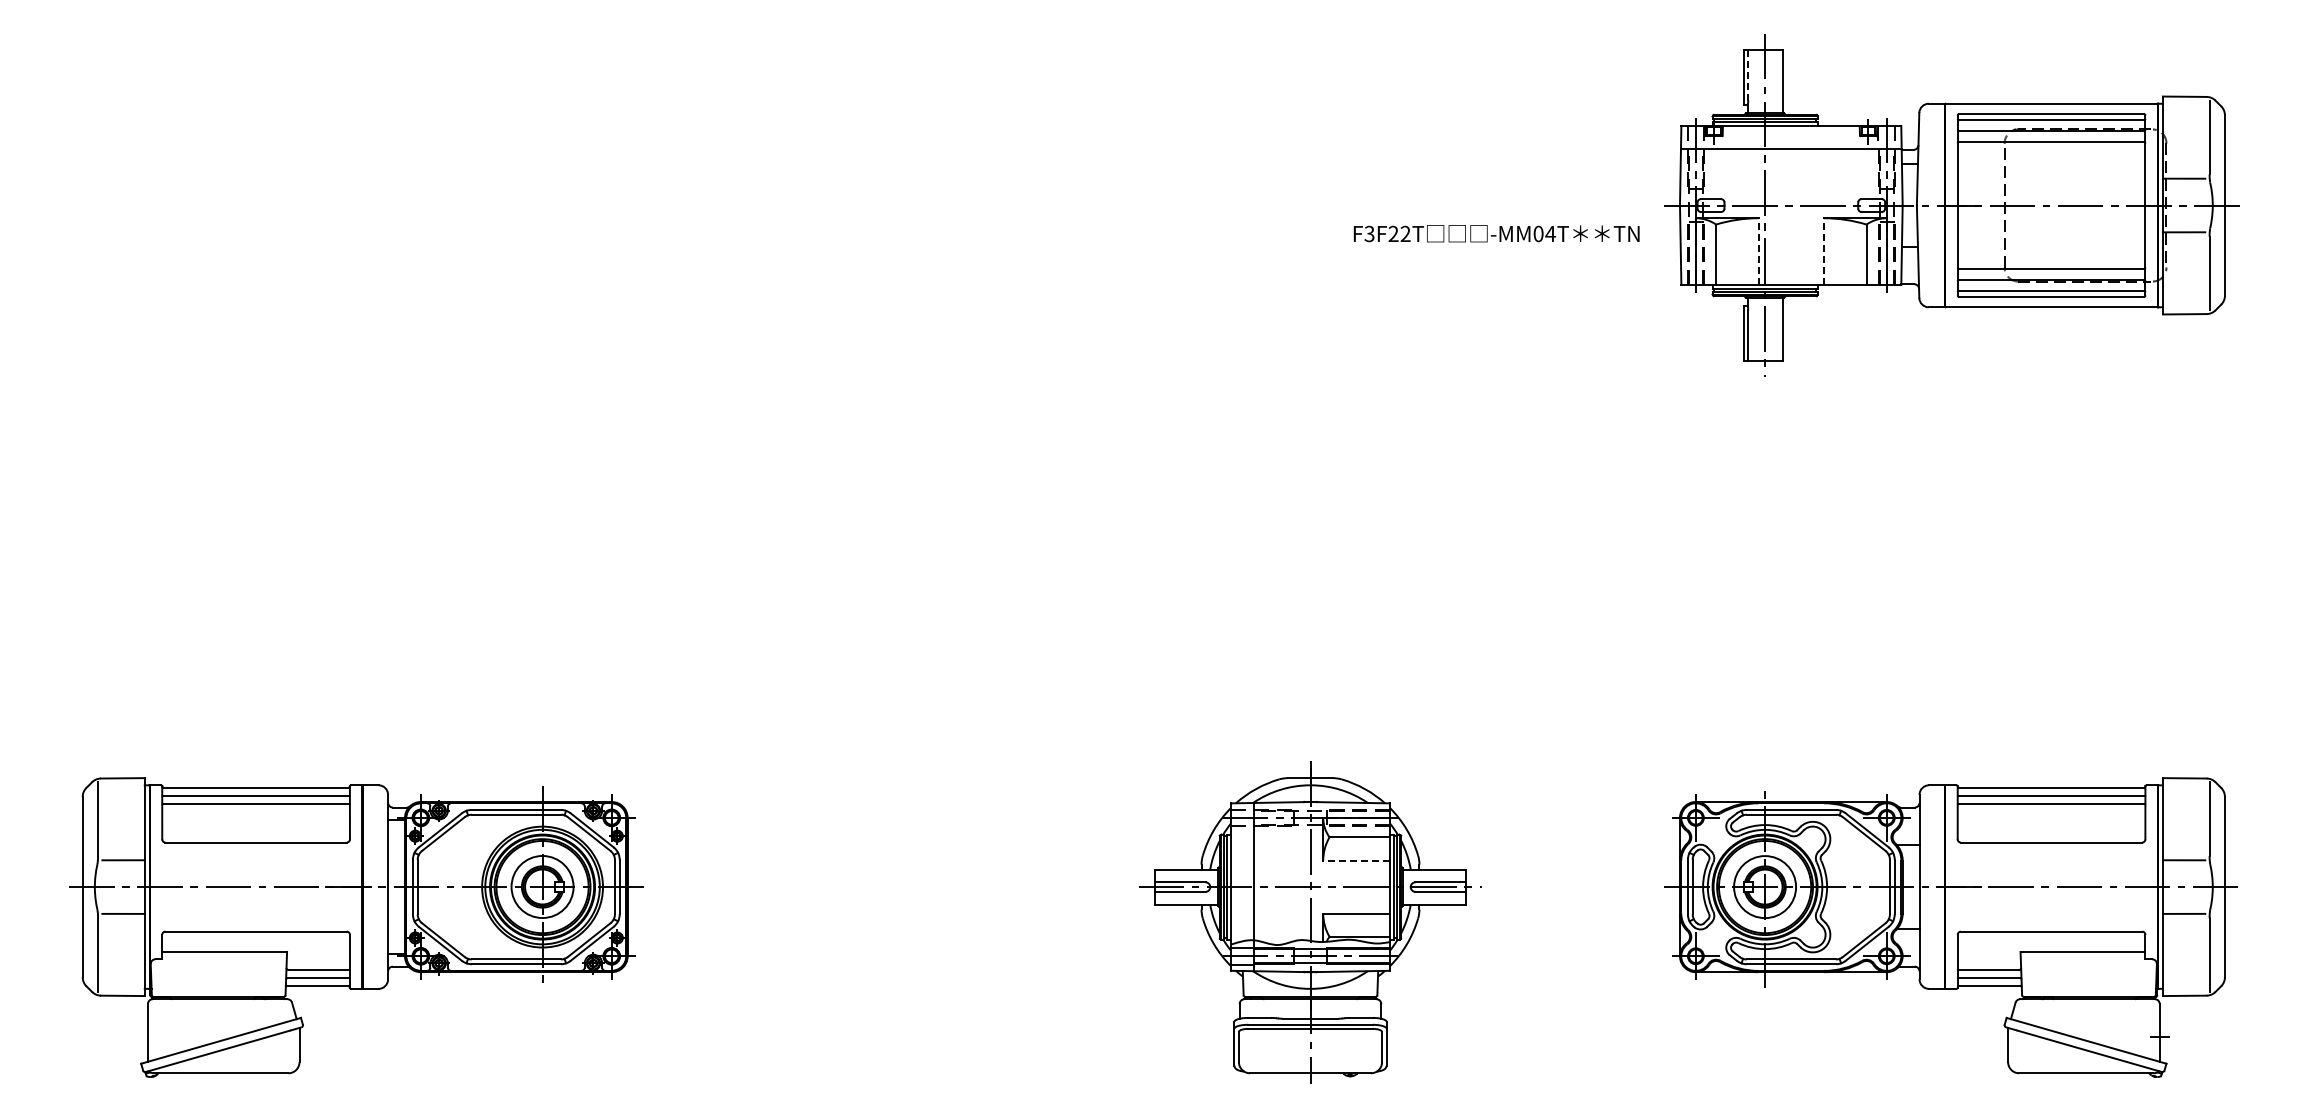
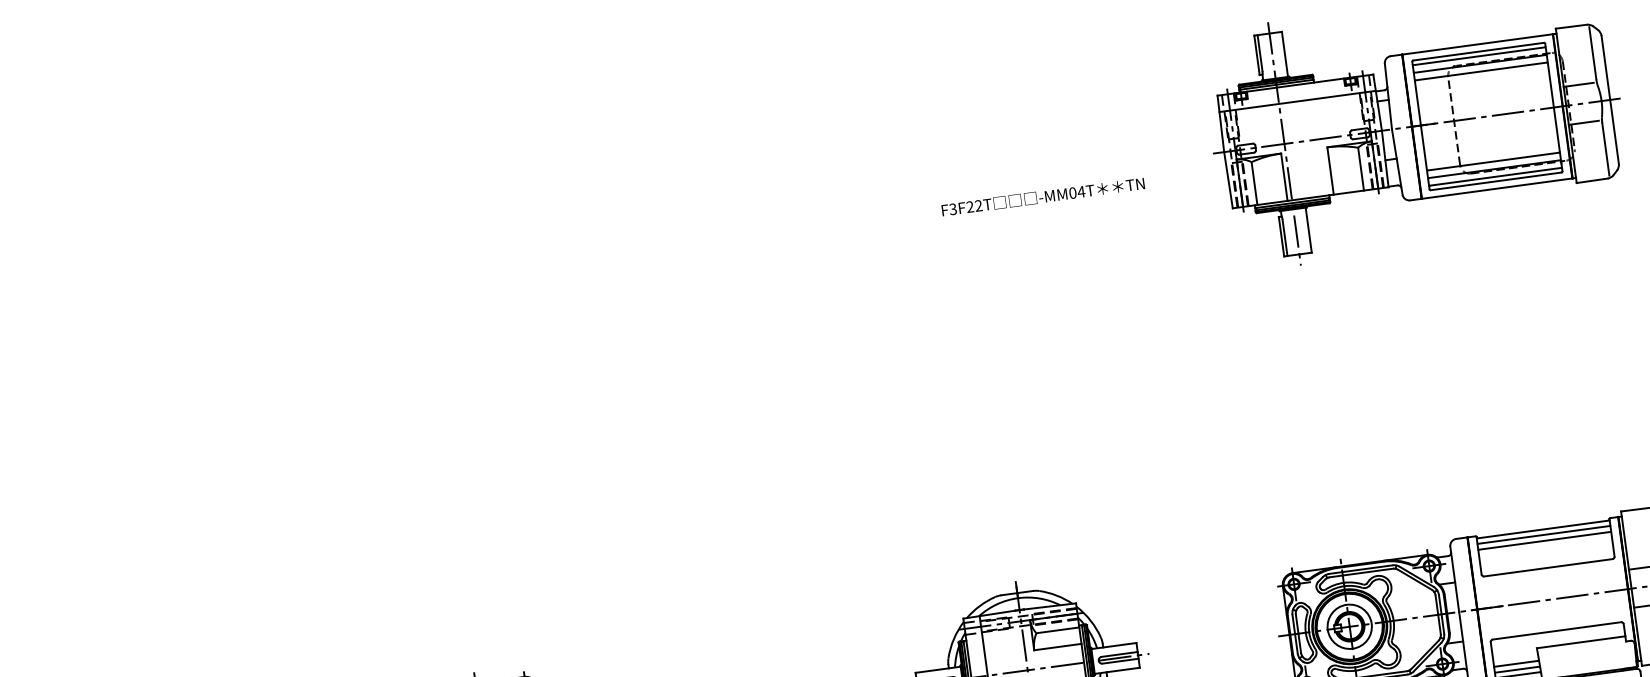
line: (1748, 75) -> (1260, 53), dashed -> solid
text: (1496, 233) -> (1043, 196), moved
line: (1758, 251) -> (1284, 177), dashed -> solid
line: (1823, 251) -> (1330, 170), dashed -> solid
line: (1356, 860) -> (1057, 647), dashed -> solid

